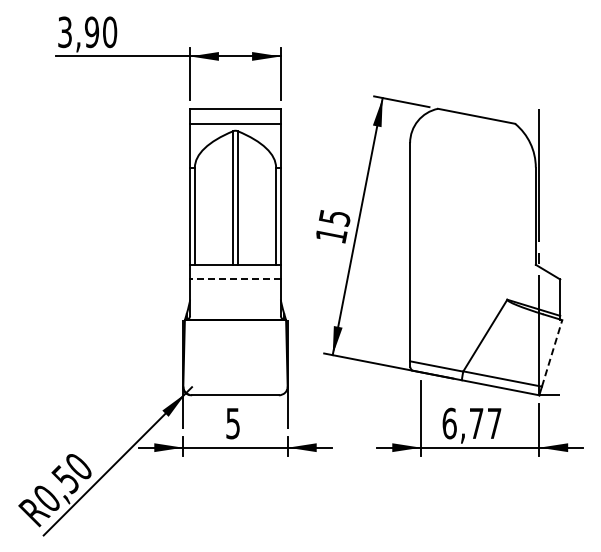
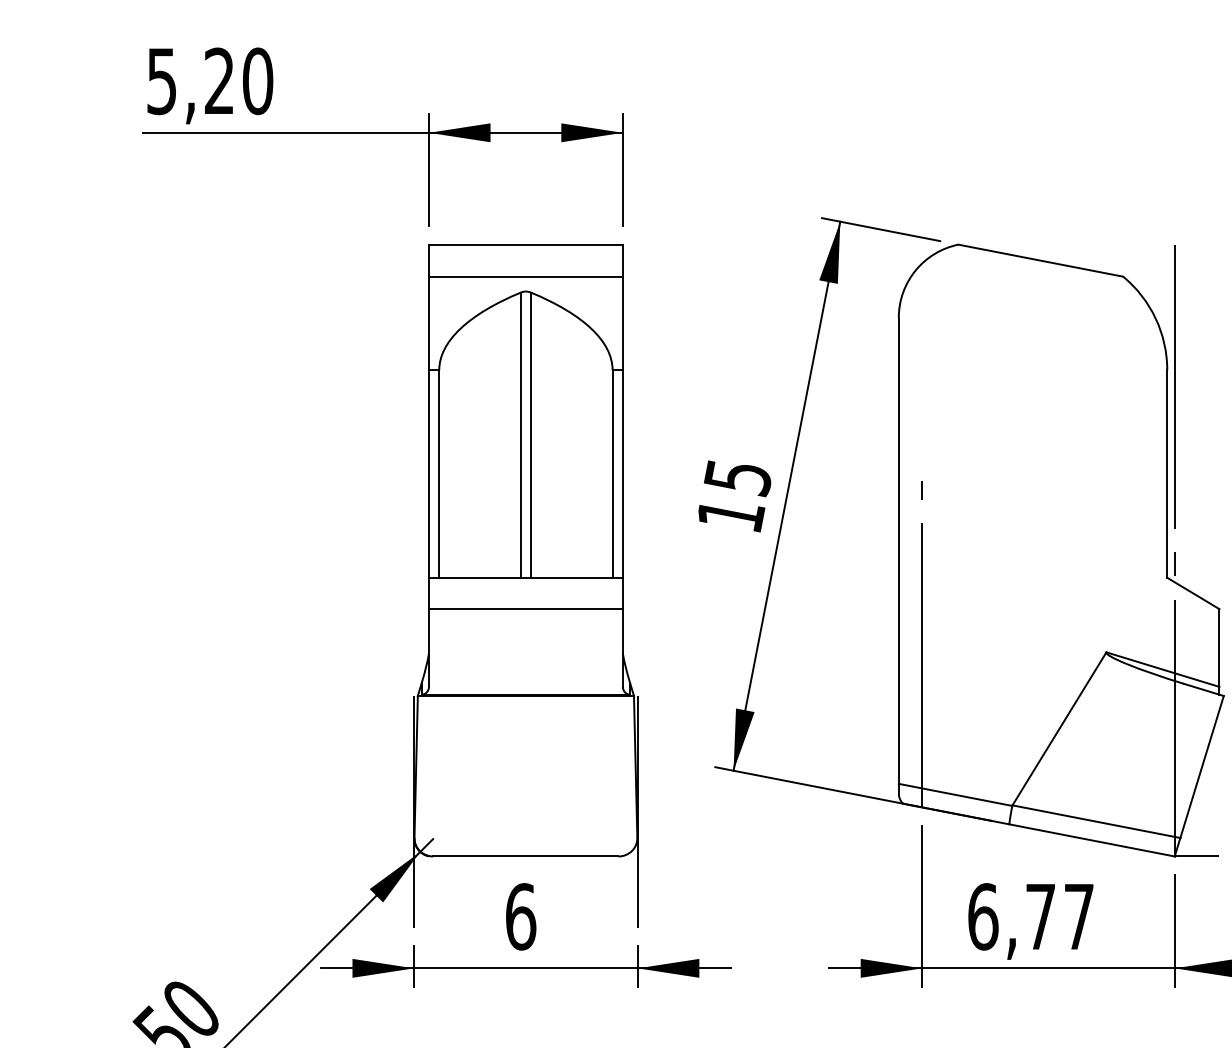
text: (79, 32) -> (192, 81), 3,90 -> 5,20
line: (235, 279) -> (525, 609), dashed -> solid
line: (421, 295) -> (923, 643), added
line: (552, 353) -> (1202, 767), dashed -> solid
text: (233, 423) -> (521, 916), 5 -> 6

